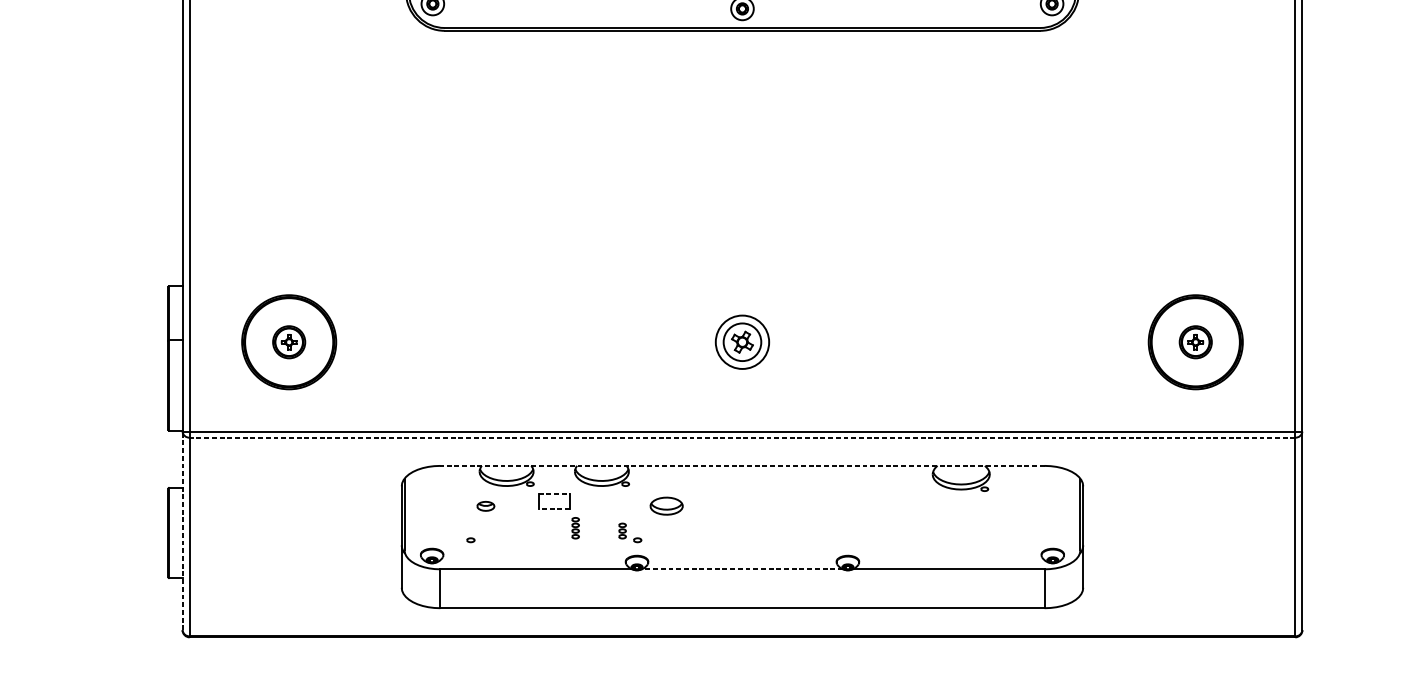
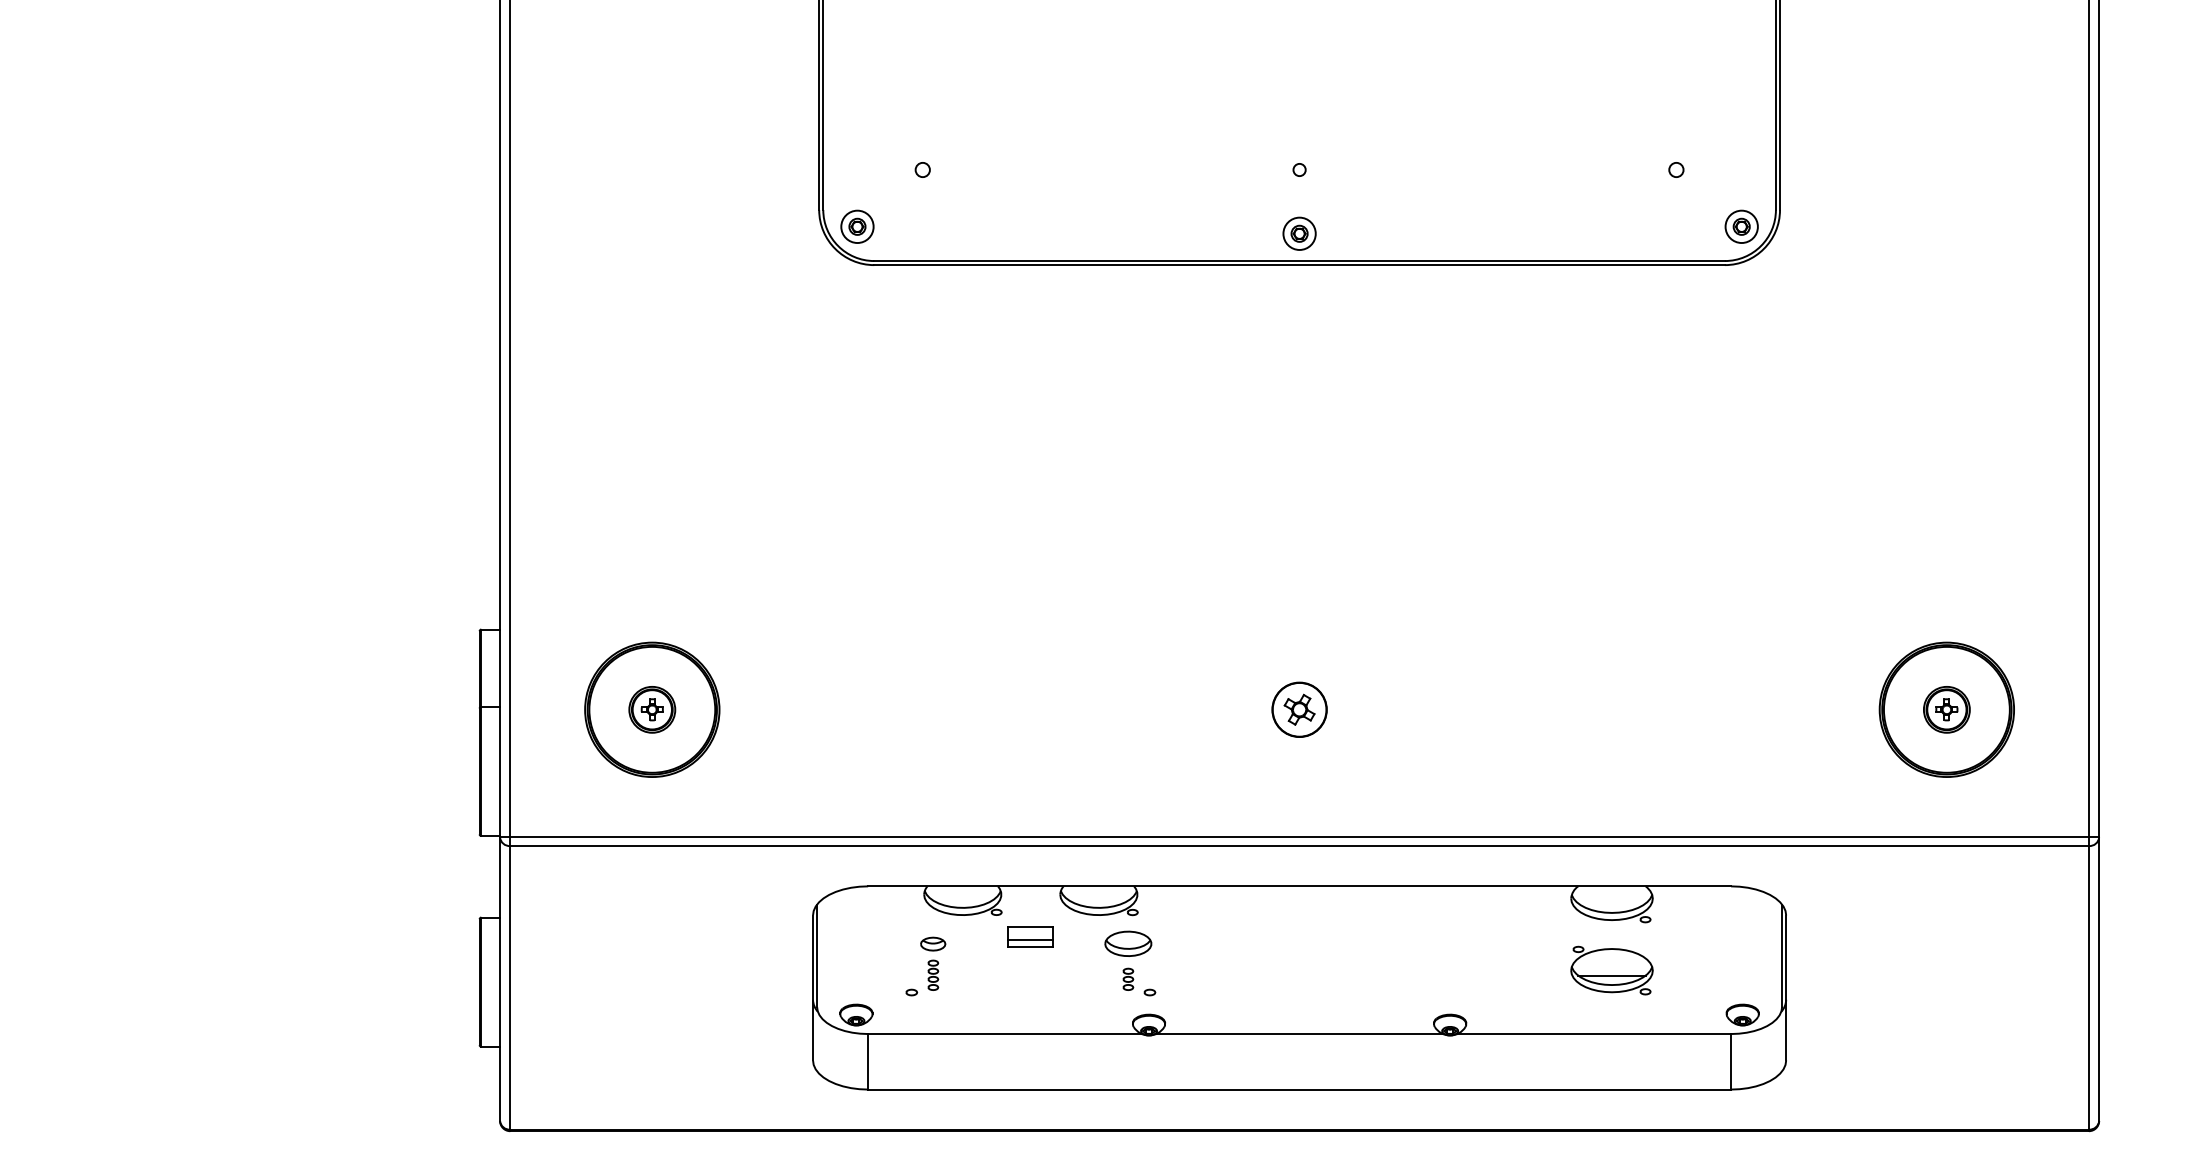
circle: (742, 342) -> (1299, 709), size x0.71
line: (742, 437) -> (1299, 846), dashed -> solid
line: (742, 466) -> (1299, 886), dashed -> solid
line: (554, 494) -> (1031, 927), dashed -> solid
line: (554, 503) -> (1030, 940), added
part: (666, 505) -> (1128, 943), moved
line: (554, 508) -> (1030, 947), dashed -> solid
part: (960, 524) -> (1611, 970), added
part: (575, 527) -> (933, 974), moved
line: (182, 531) -> (500, 979), dashed -> solid
line: (742, 569) -> (1299, 1034), dashed -> solid

